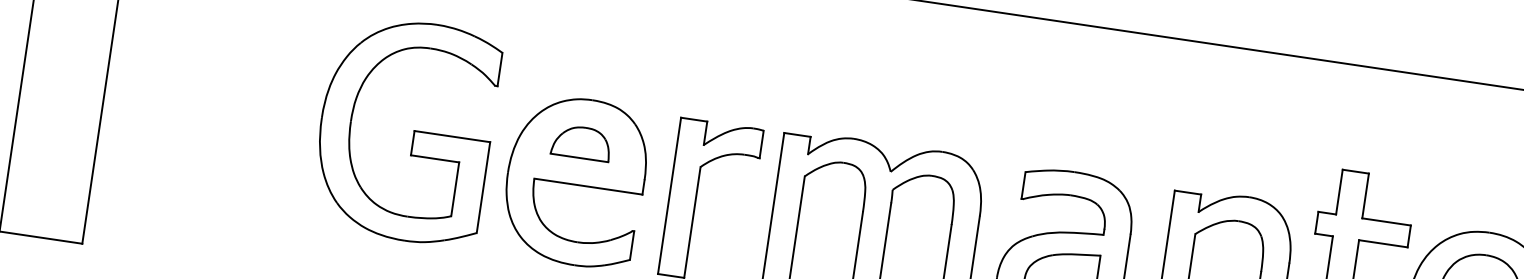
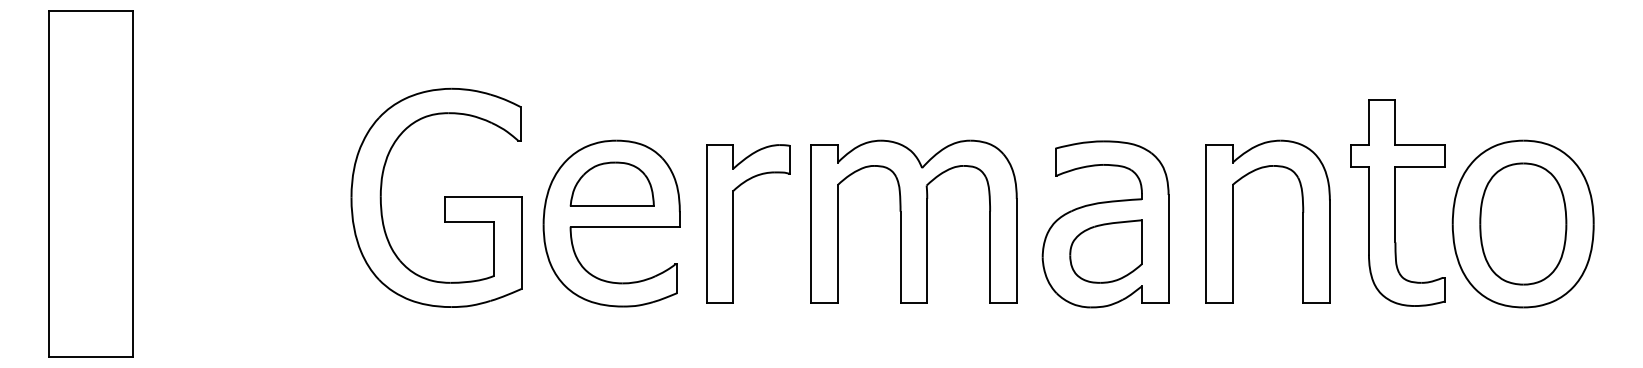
part: (581, 141) -> (611, 183), size x1.43

